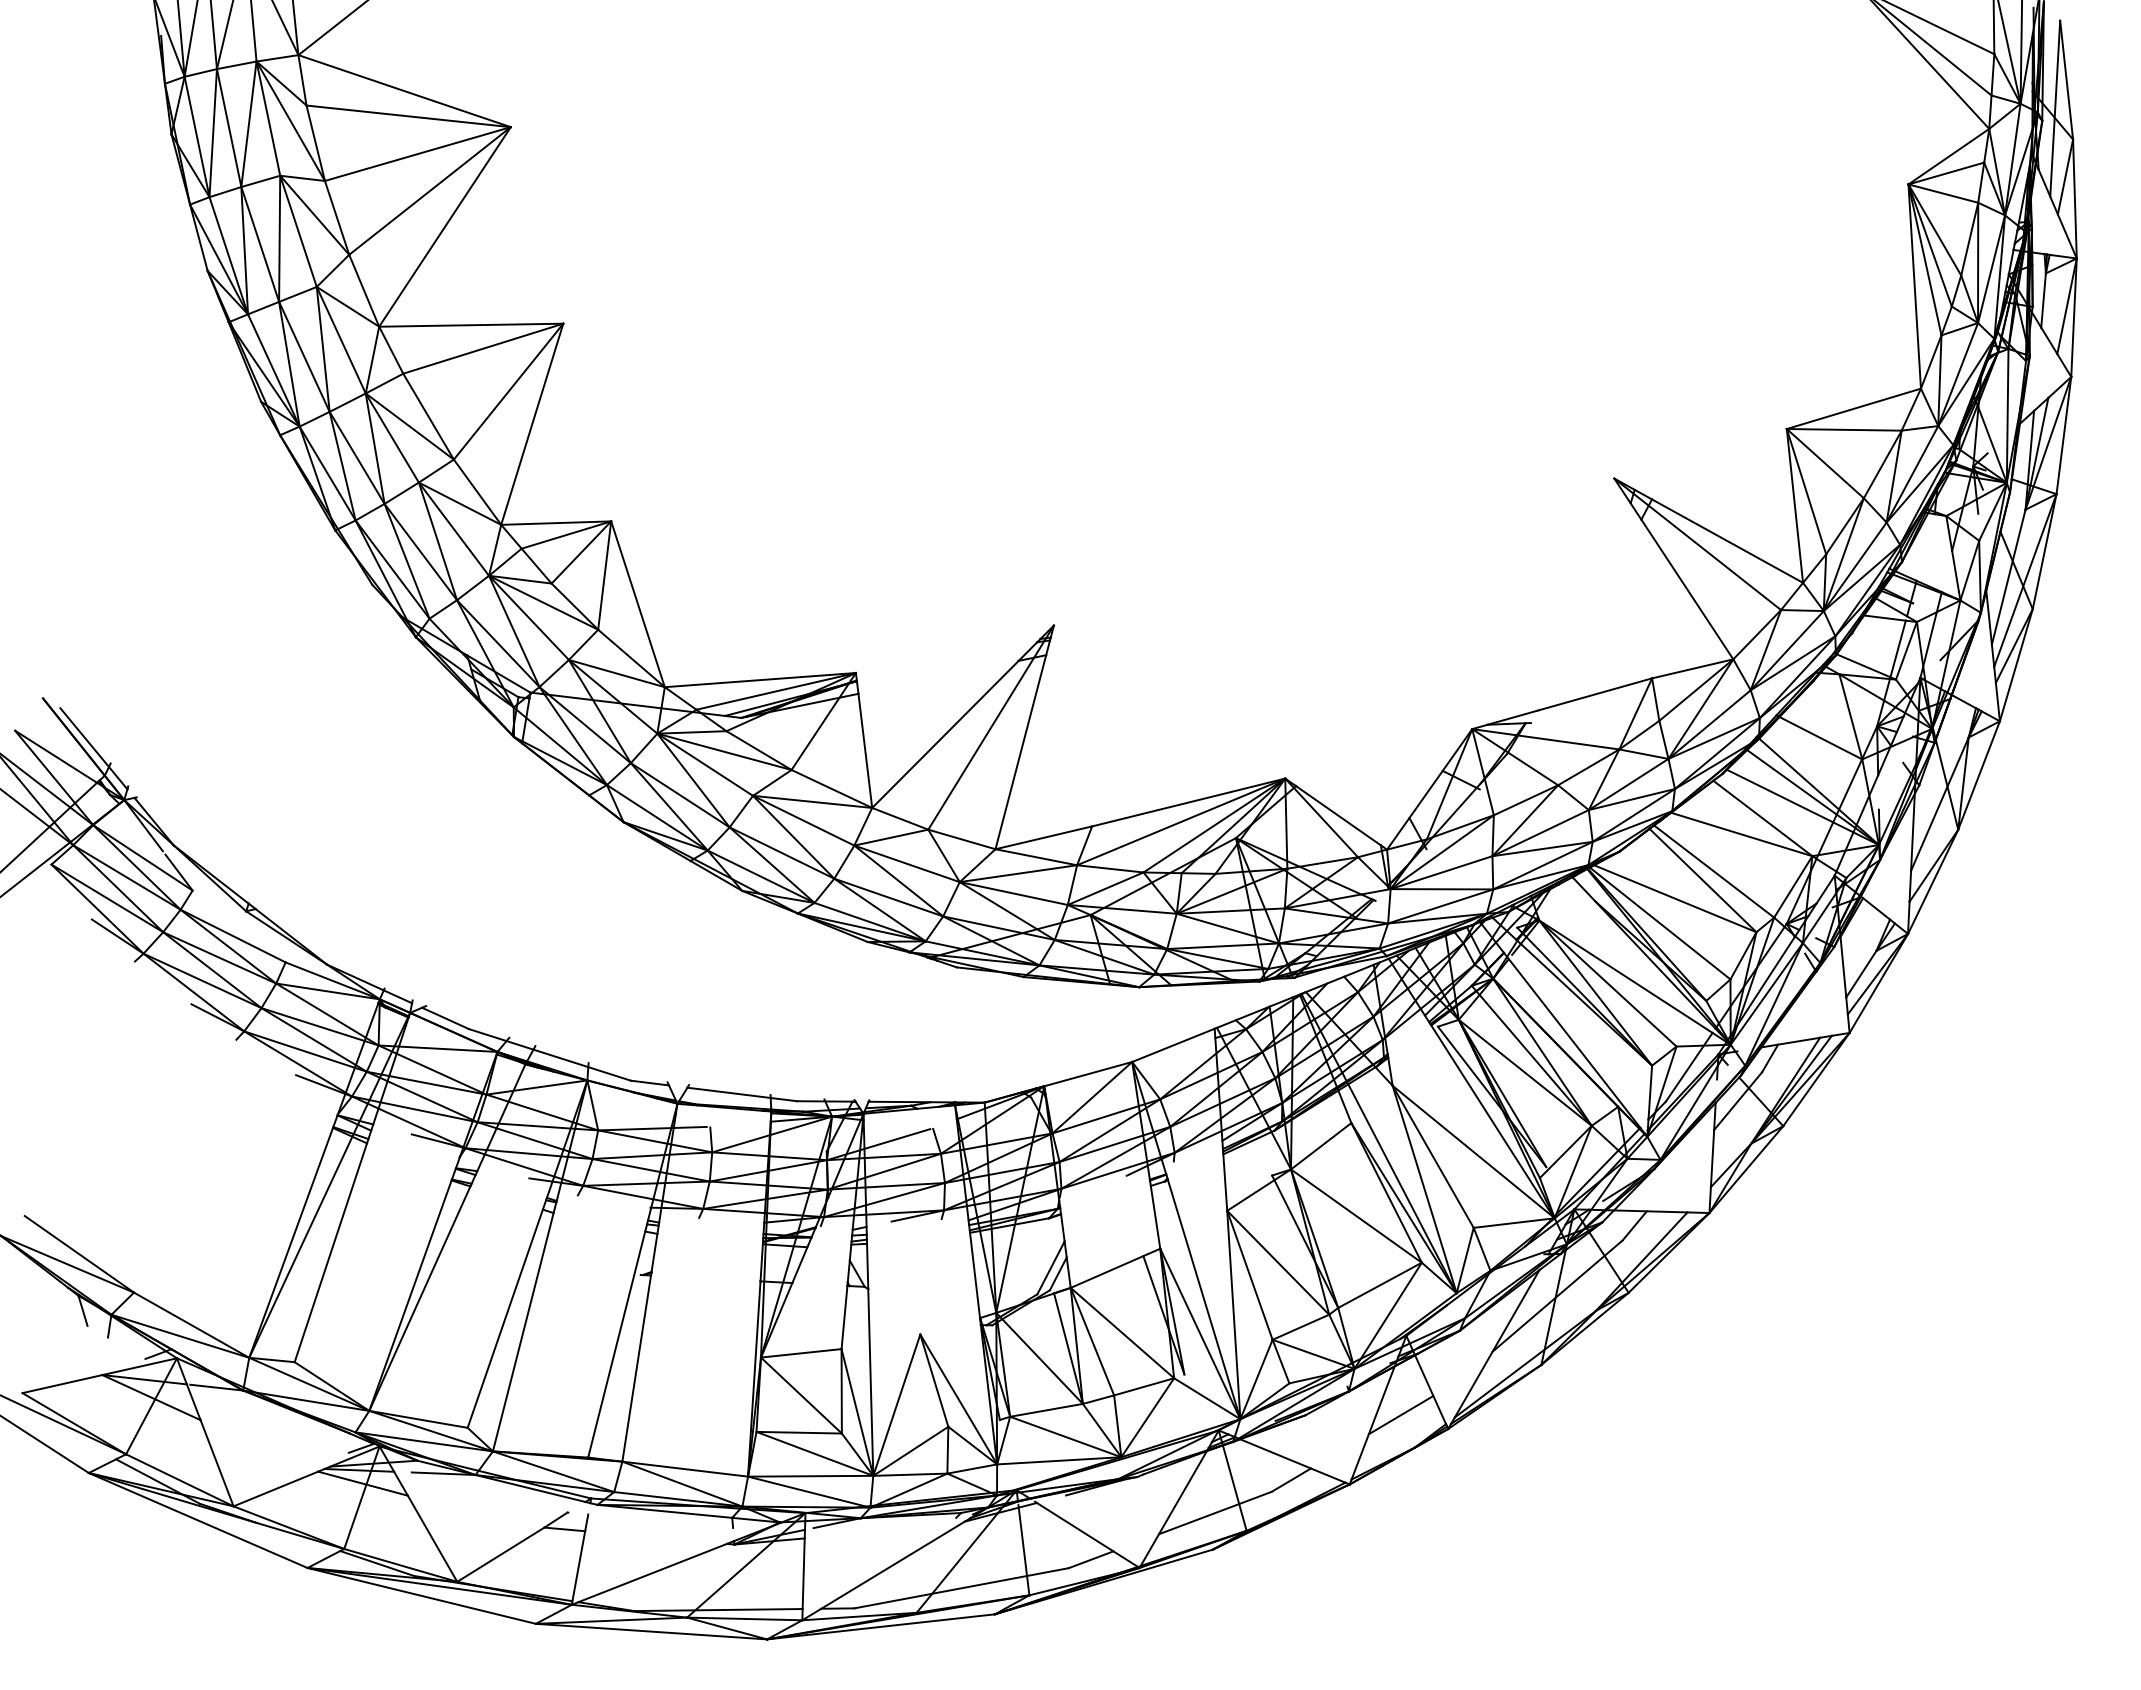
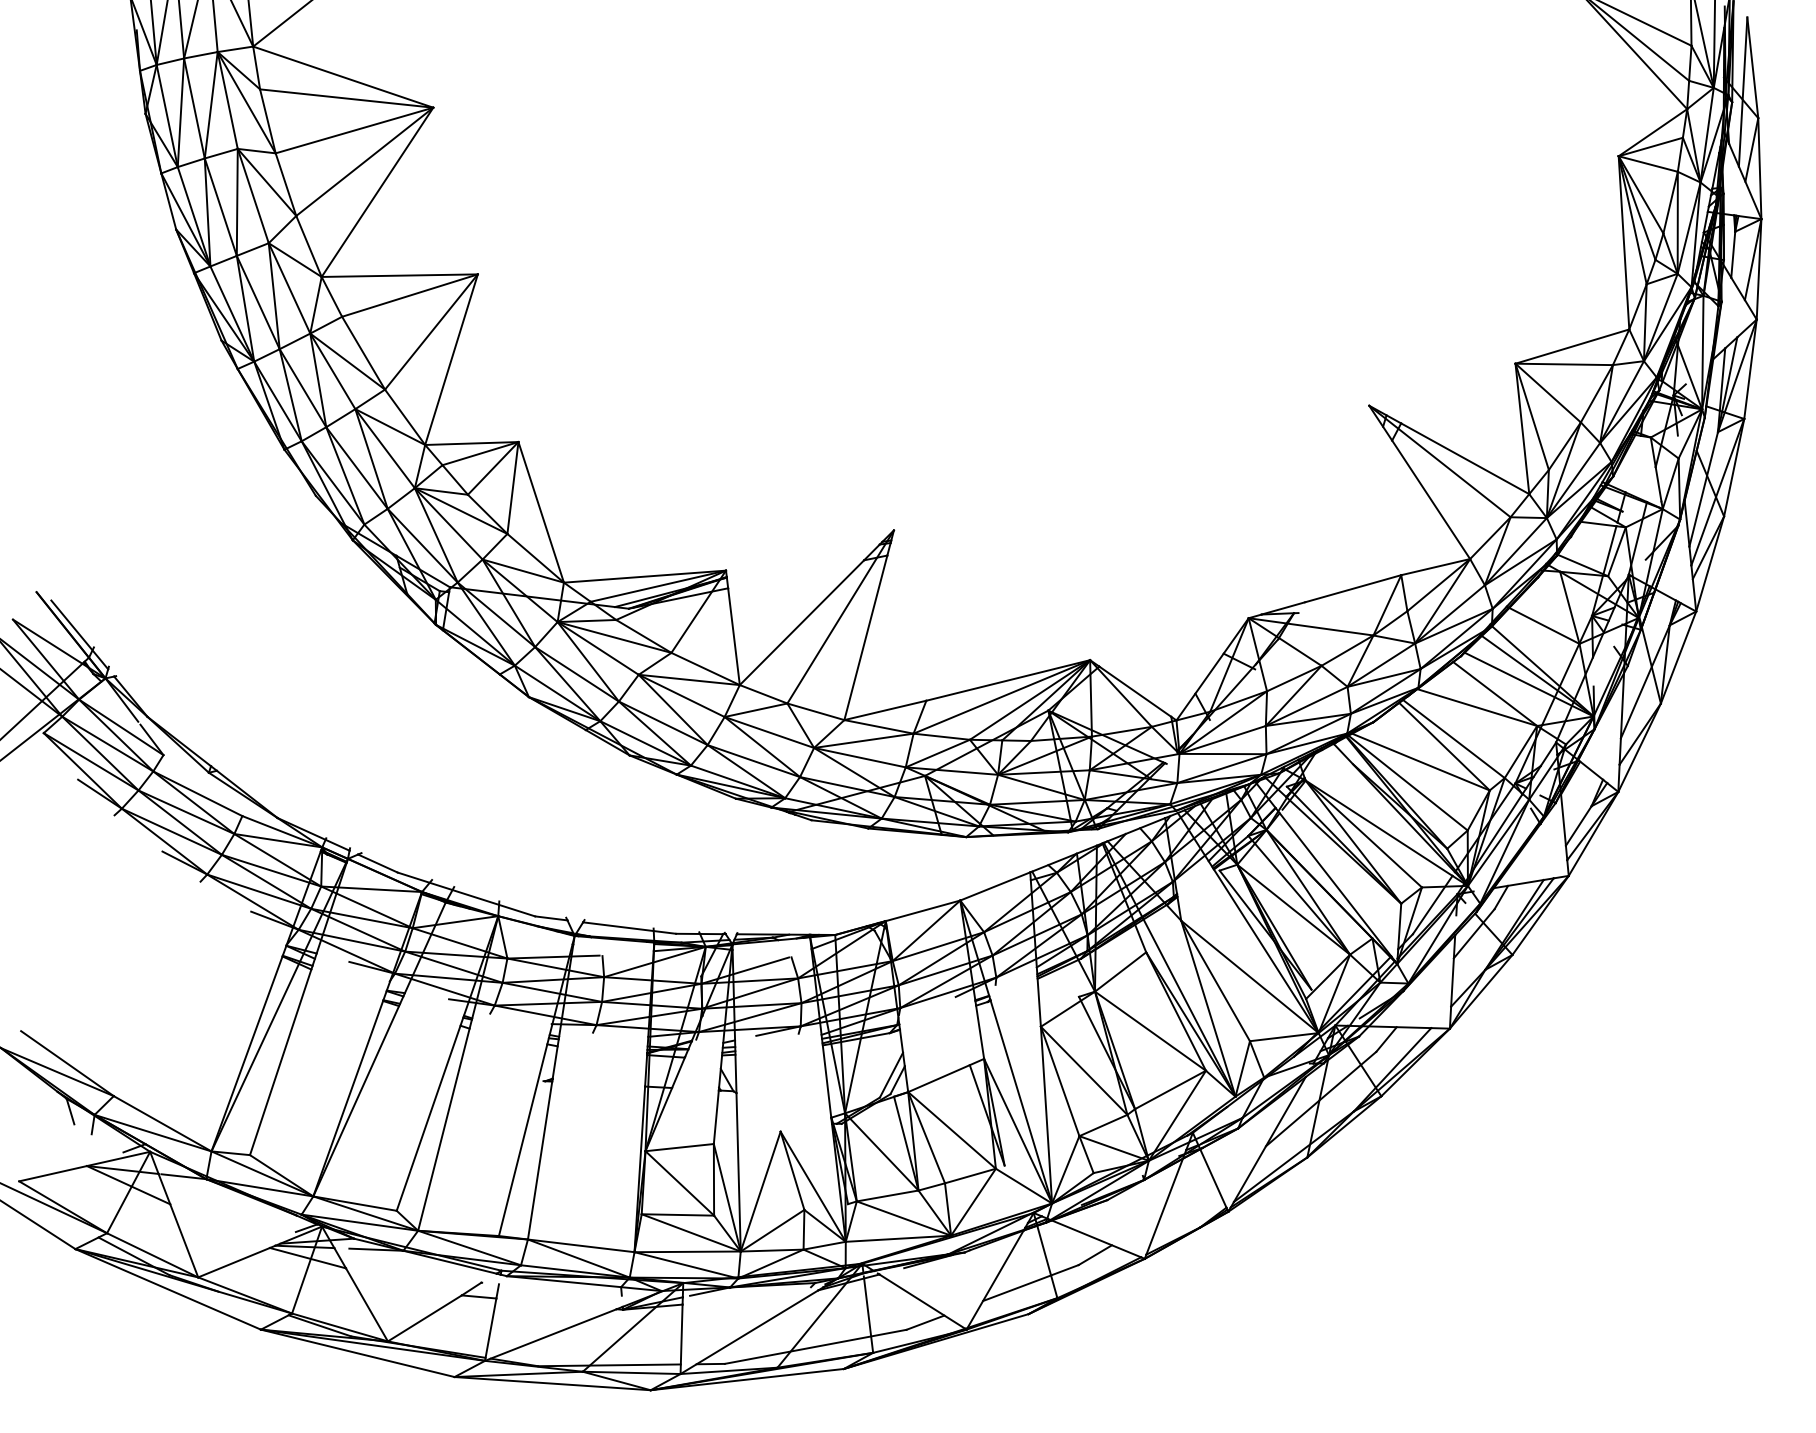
line: (1400, 1415) -> (1187, 1200), removed

